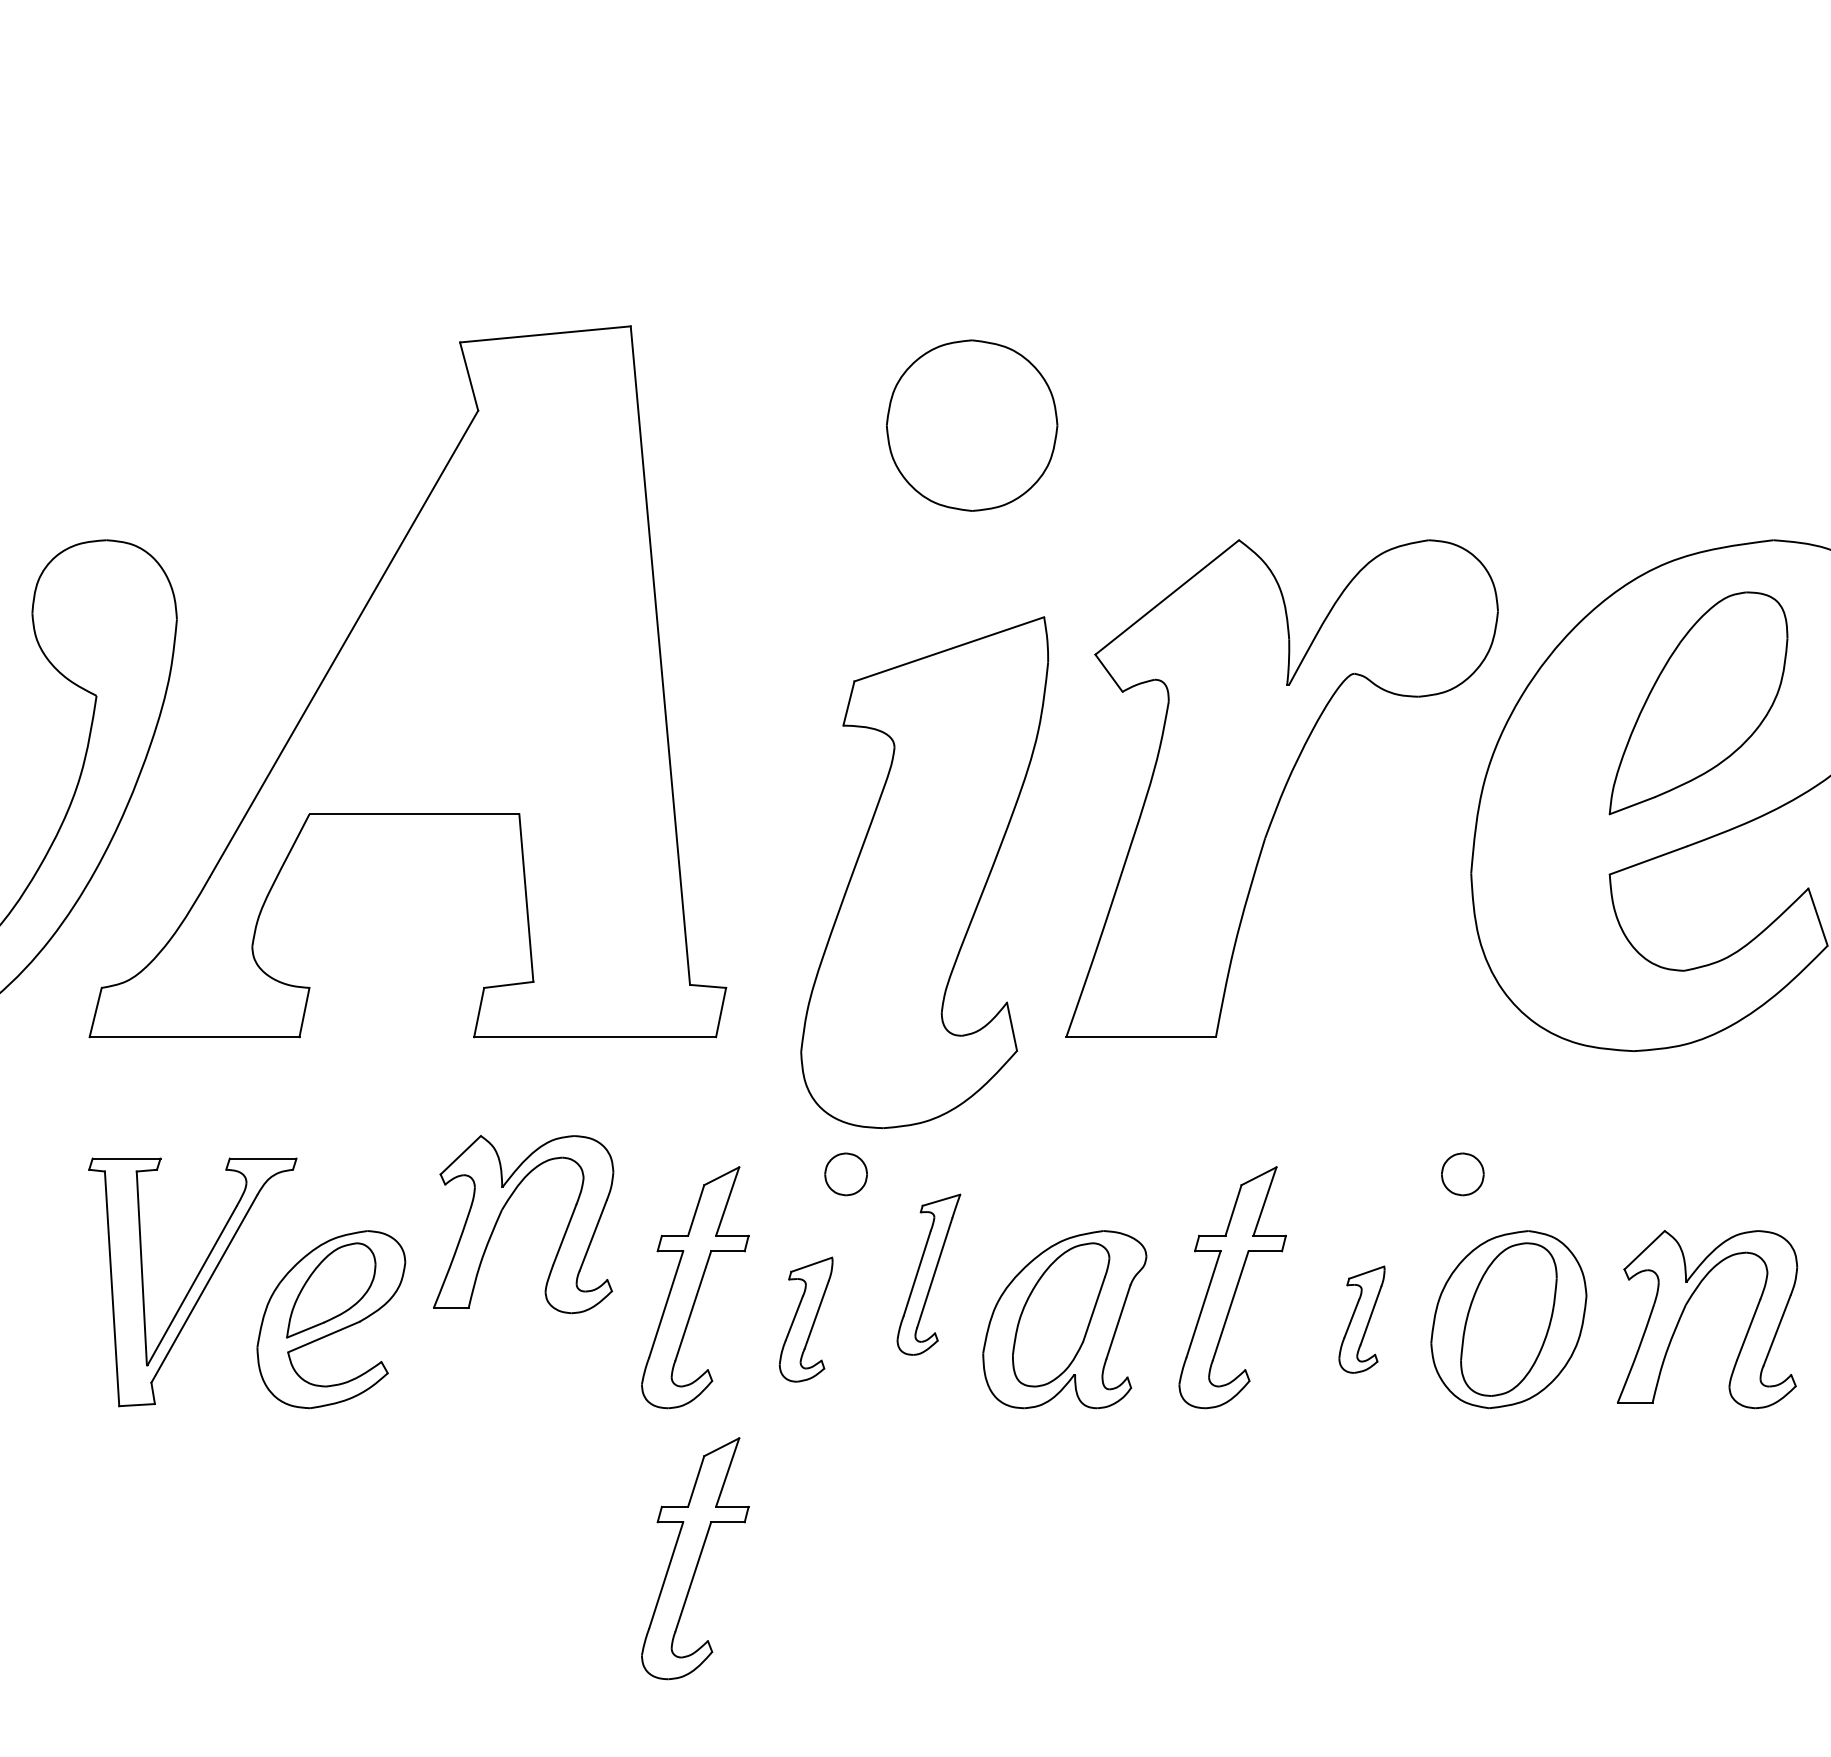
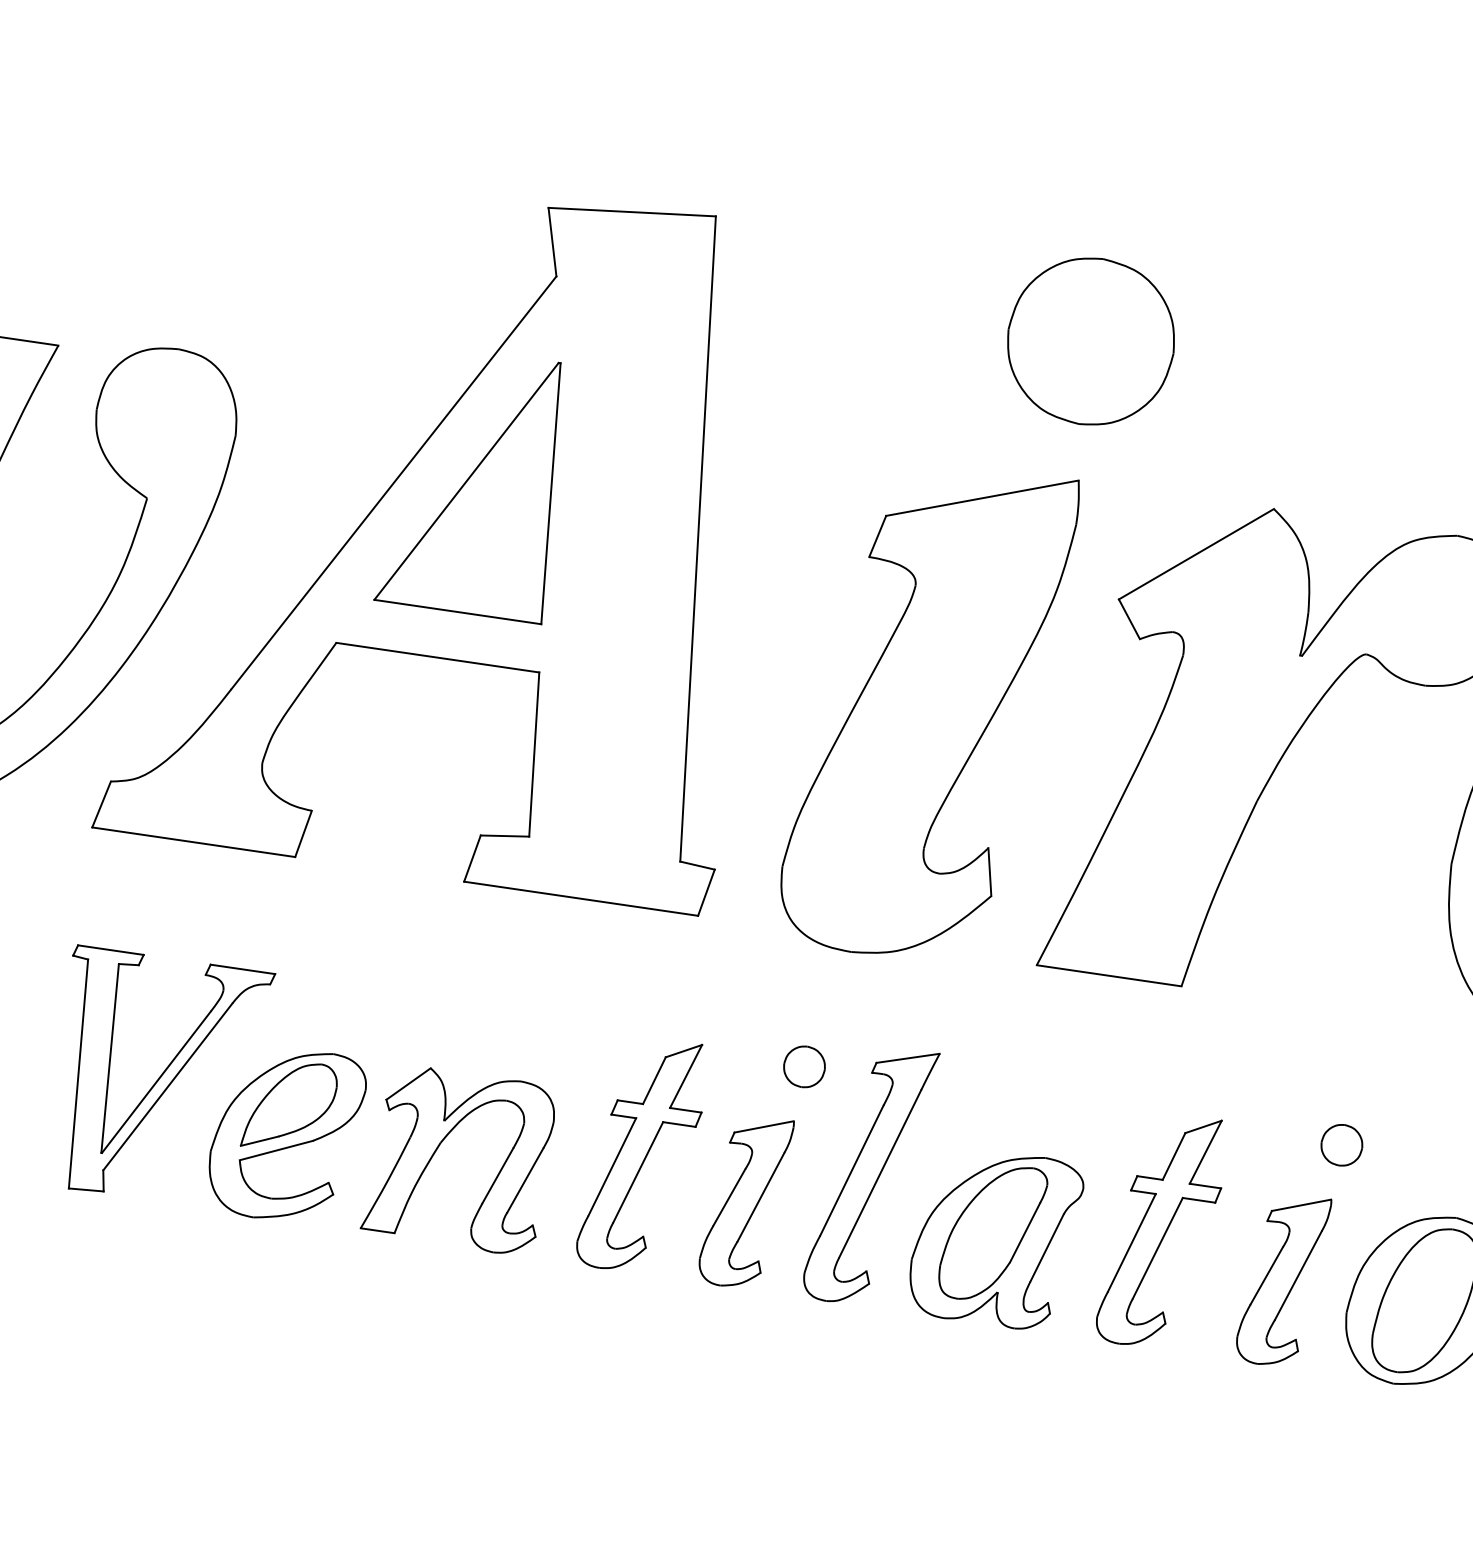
part: (972, 425) -> (1091, 341), moved
part: (427, 631) -> (476, 482), added
part: (924, 872) -> (926, 710), moved
part: (1462, 1174) -> (1341, 1145), moved
part: (500, 1216) -> (438, 1148), moved
part: (928, 1274) -> (870, 1175), size x1.67
part: (805, 1319) -> (744, 1201), size x1.43
part: (1361, 1319) -> (1282, 1279), size x1.67
part: (695, 1558) -> (604, 1417), removed

